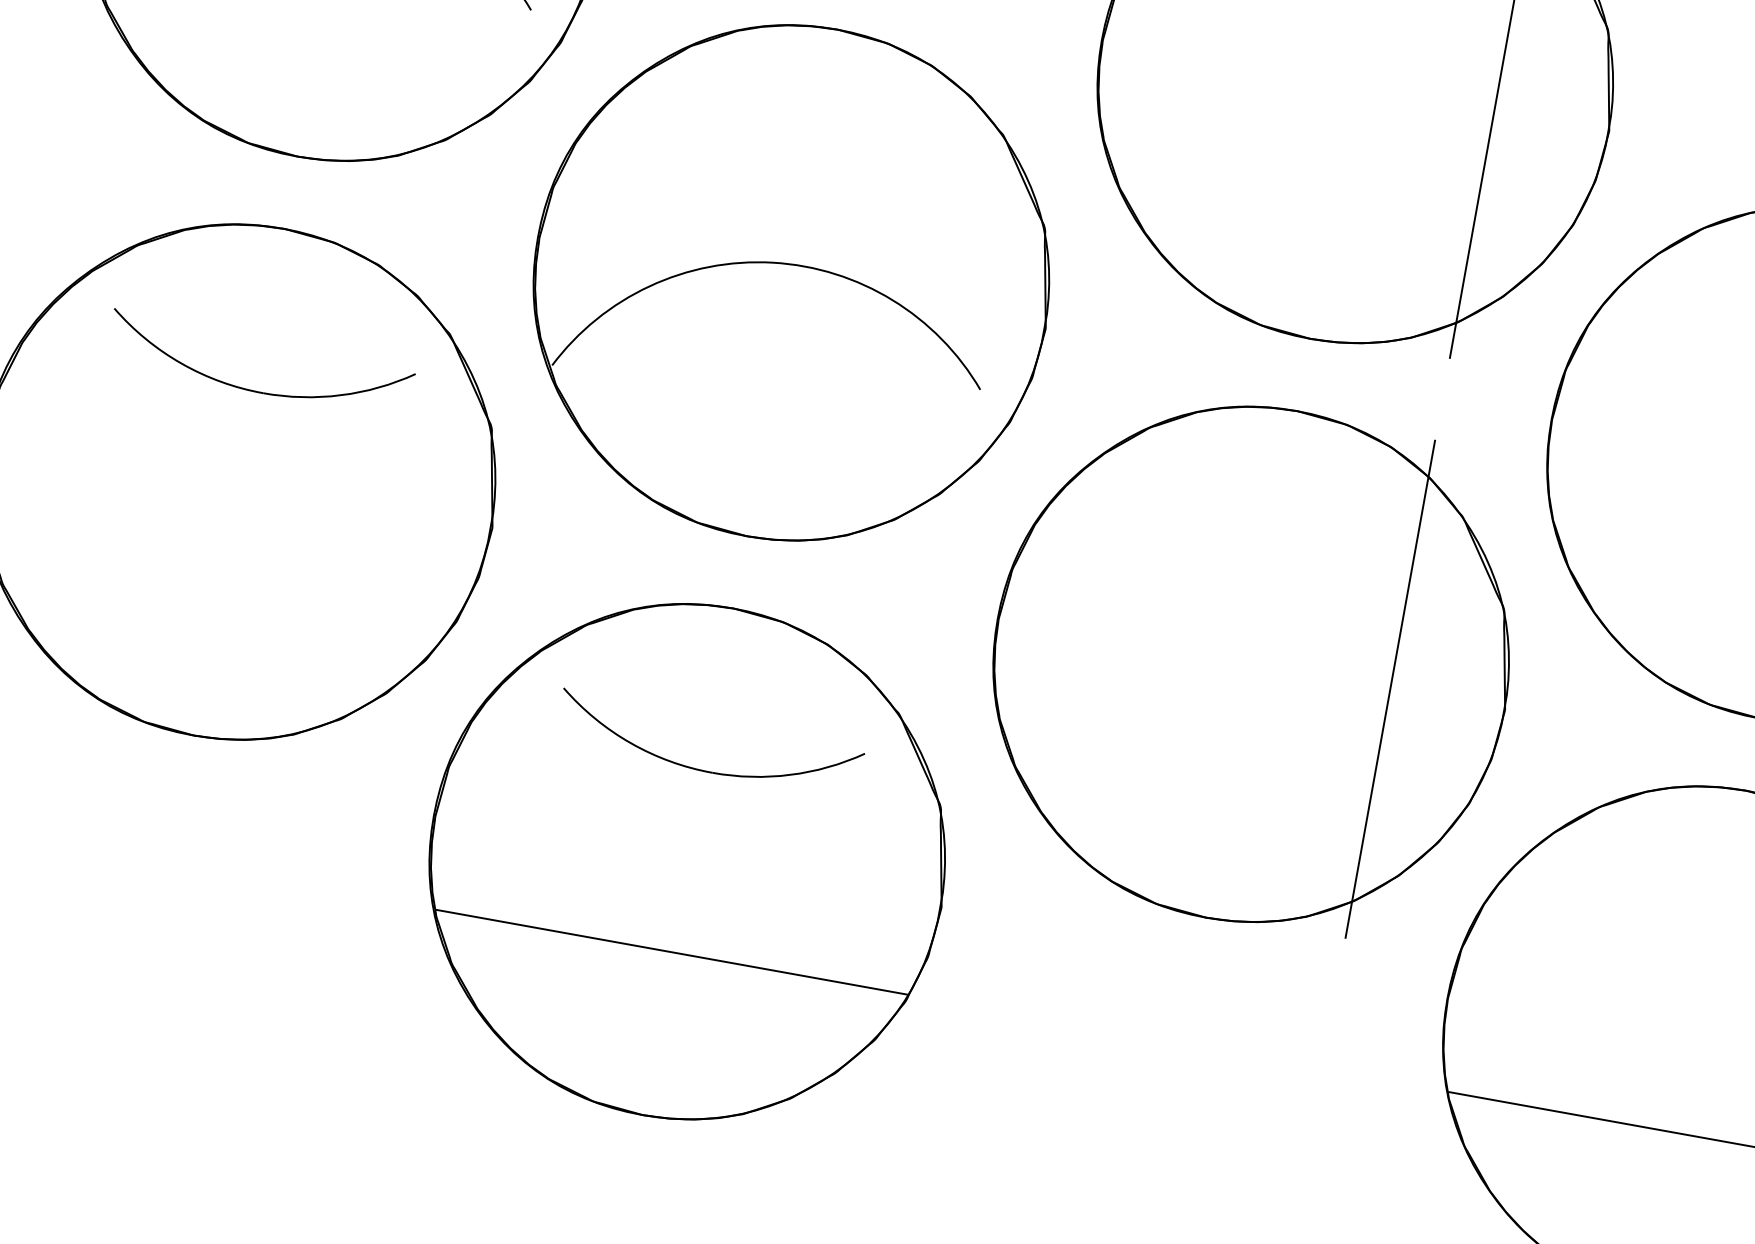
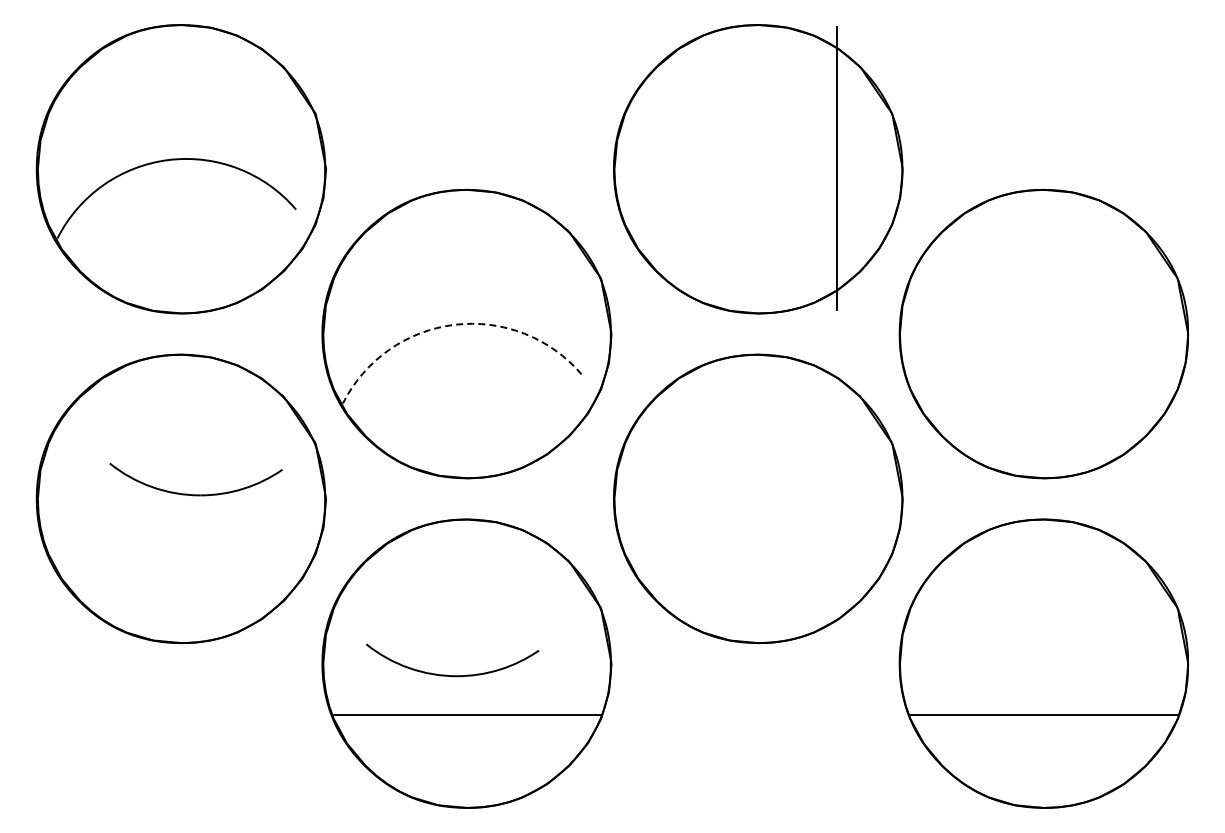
arc: (772, 262) -> (454, 324), solid -> dashed
part: (255, 390) -> (195, 494), moved
line: (1390, 688) -> (837, 498), removed
part: (705, 770) -> (452, 675), moved

